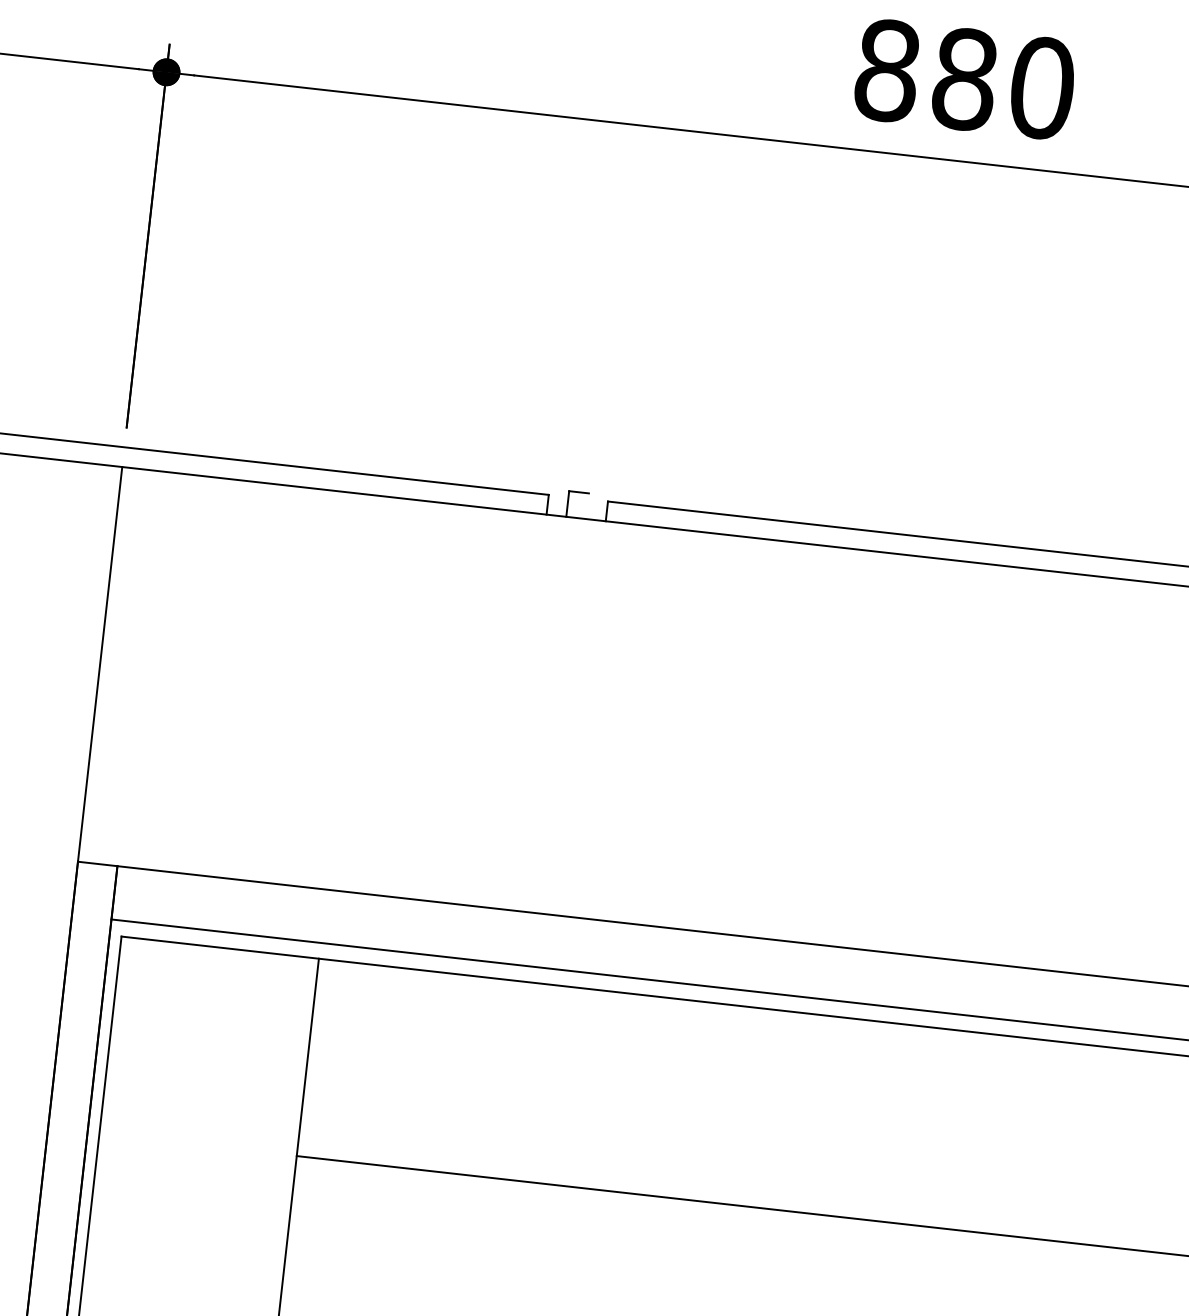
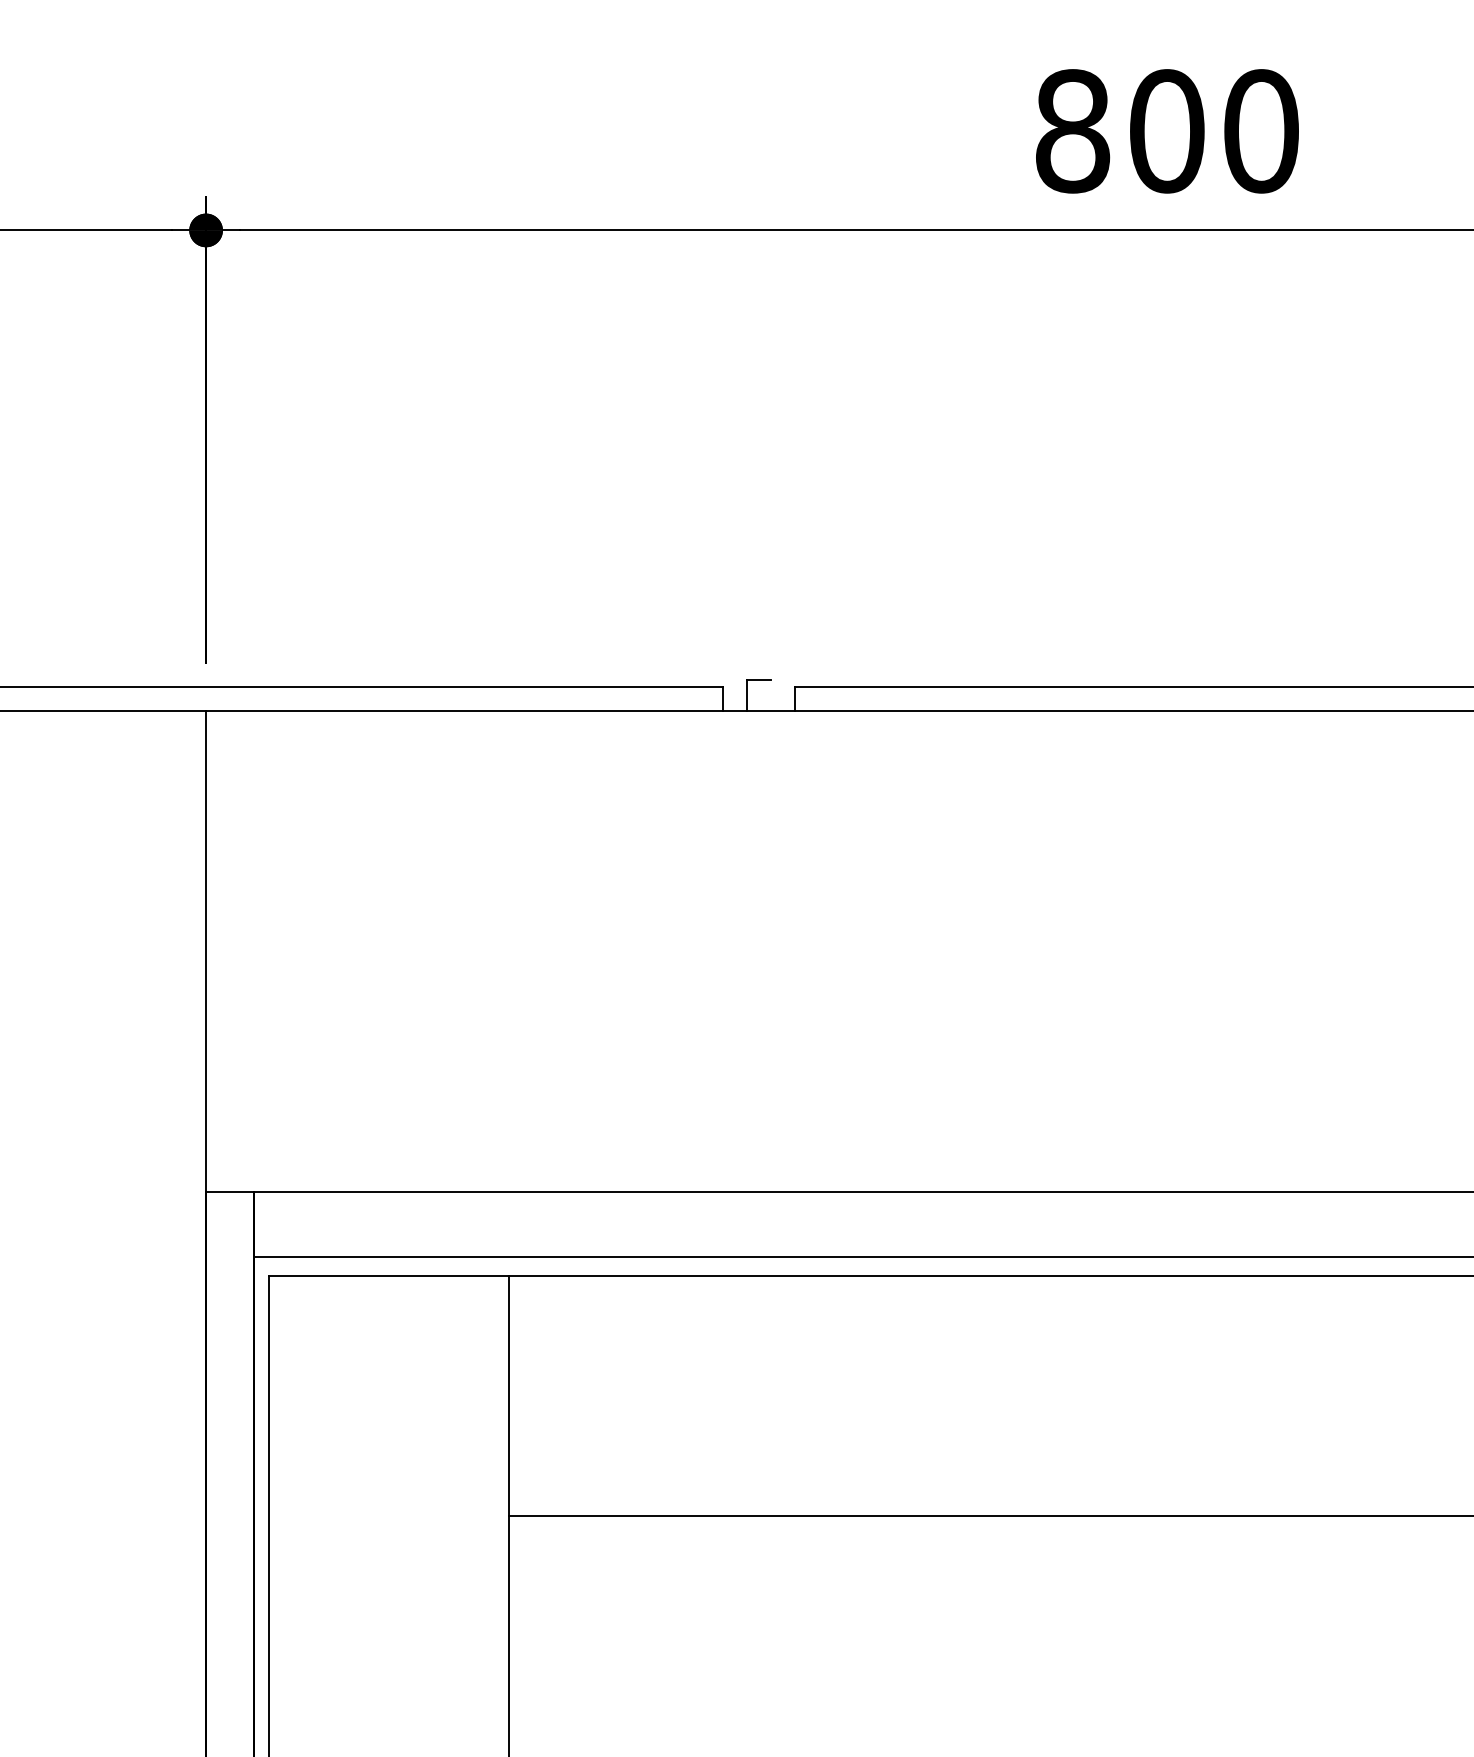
text: (965, 79) -> (1167, 131), 880 -> 800

